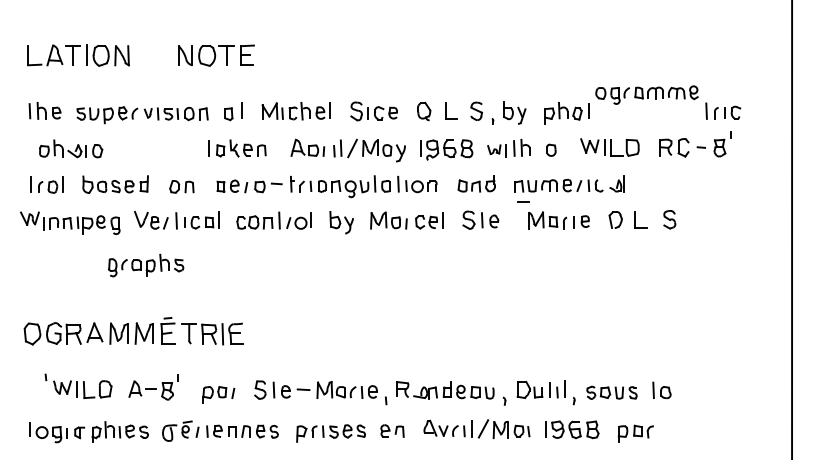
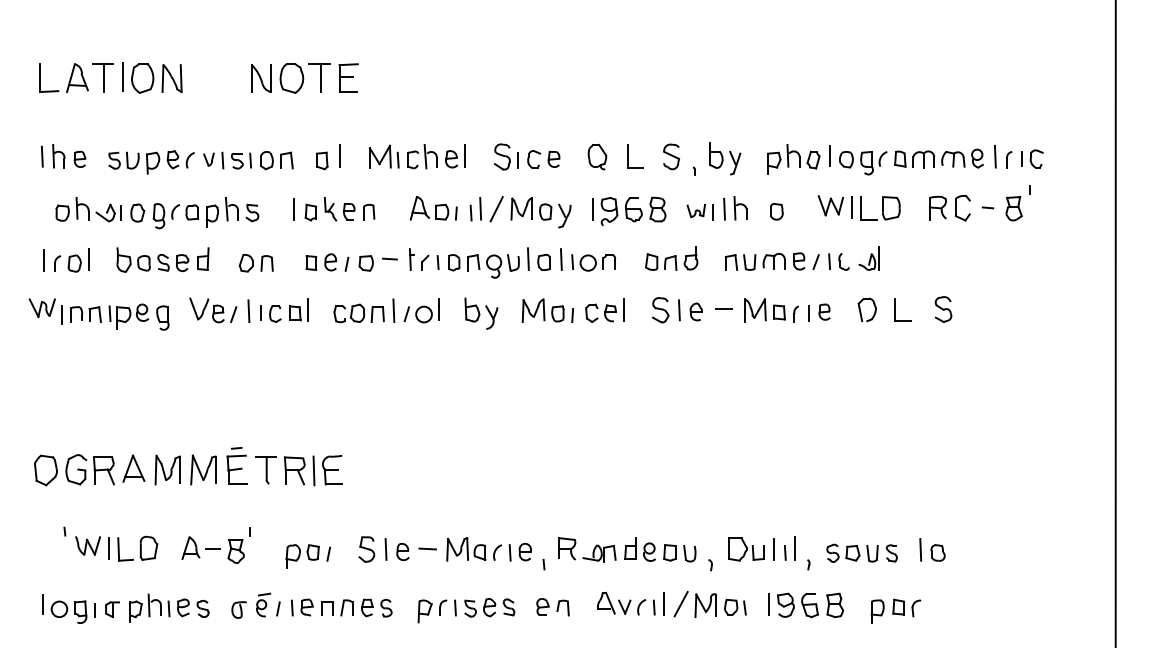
part: (647, 94) -> (911, 161), moved
line: (522, 201) -> (723, 308), moved
part: (145, 265) -> (205, 213), moved
part: (169, 432) -> (238, 609), size x0.71

